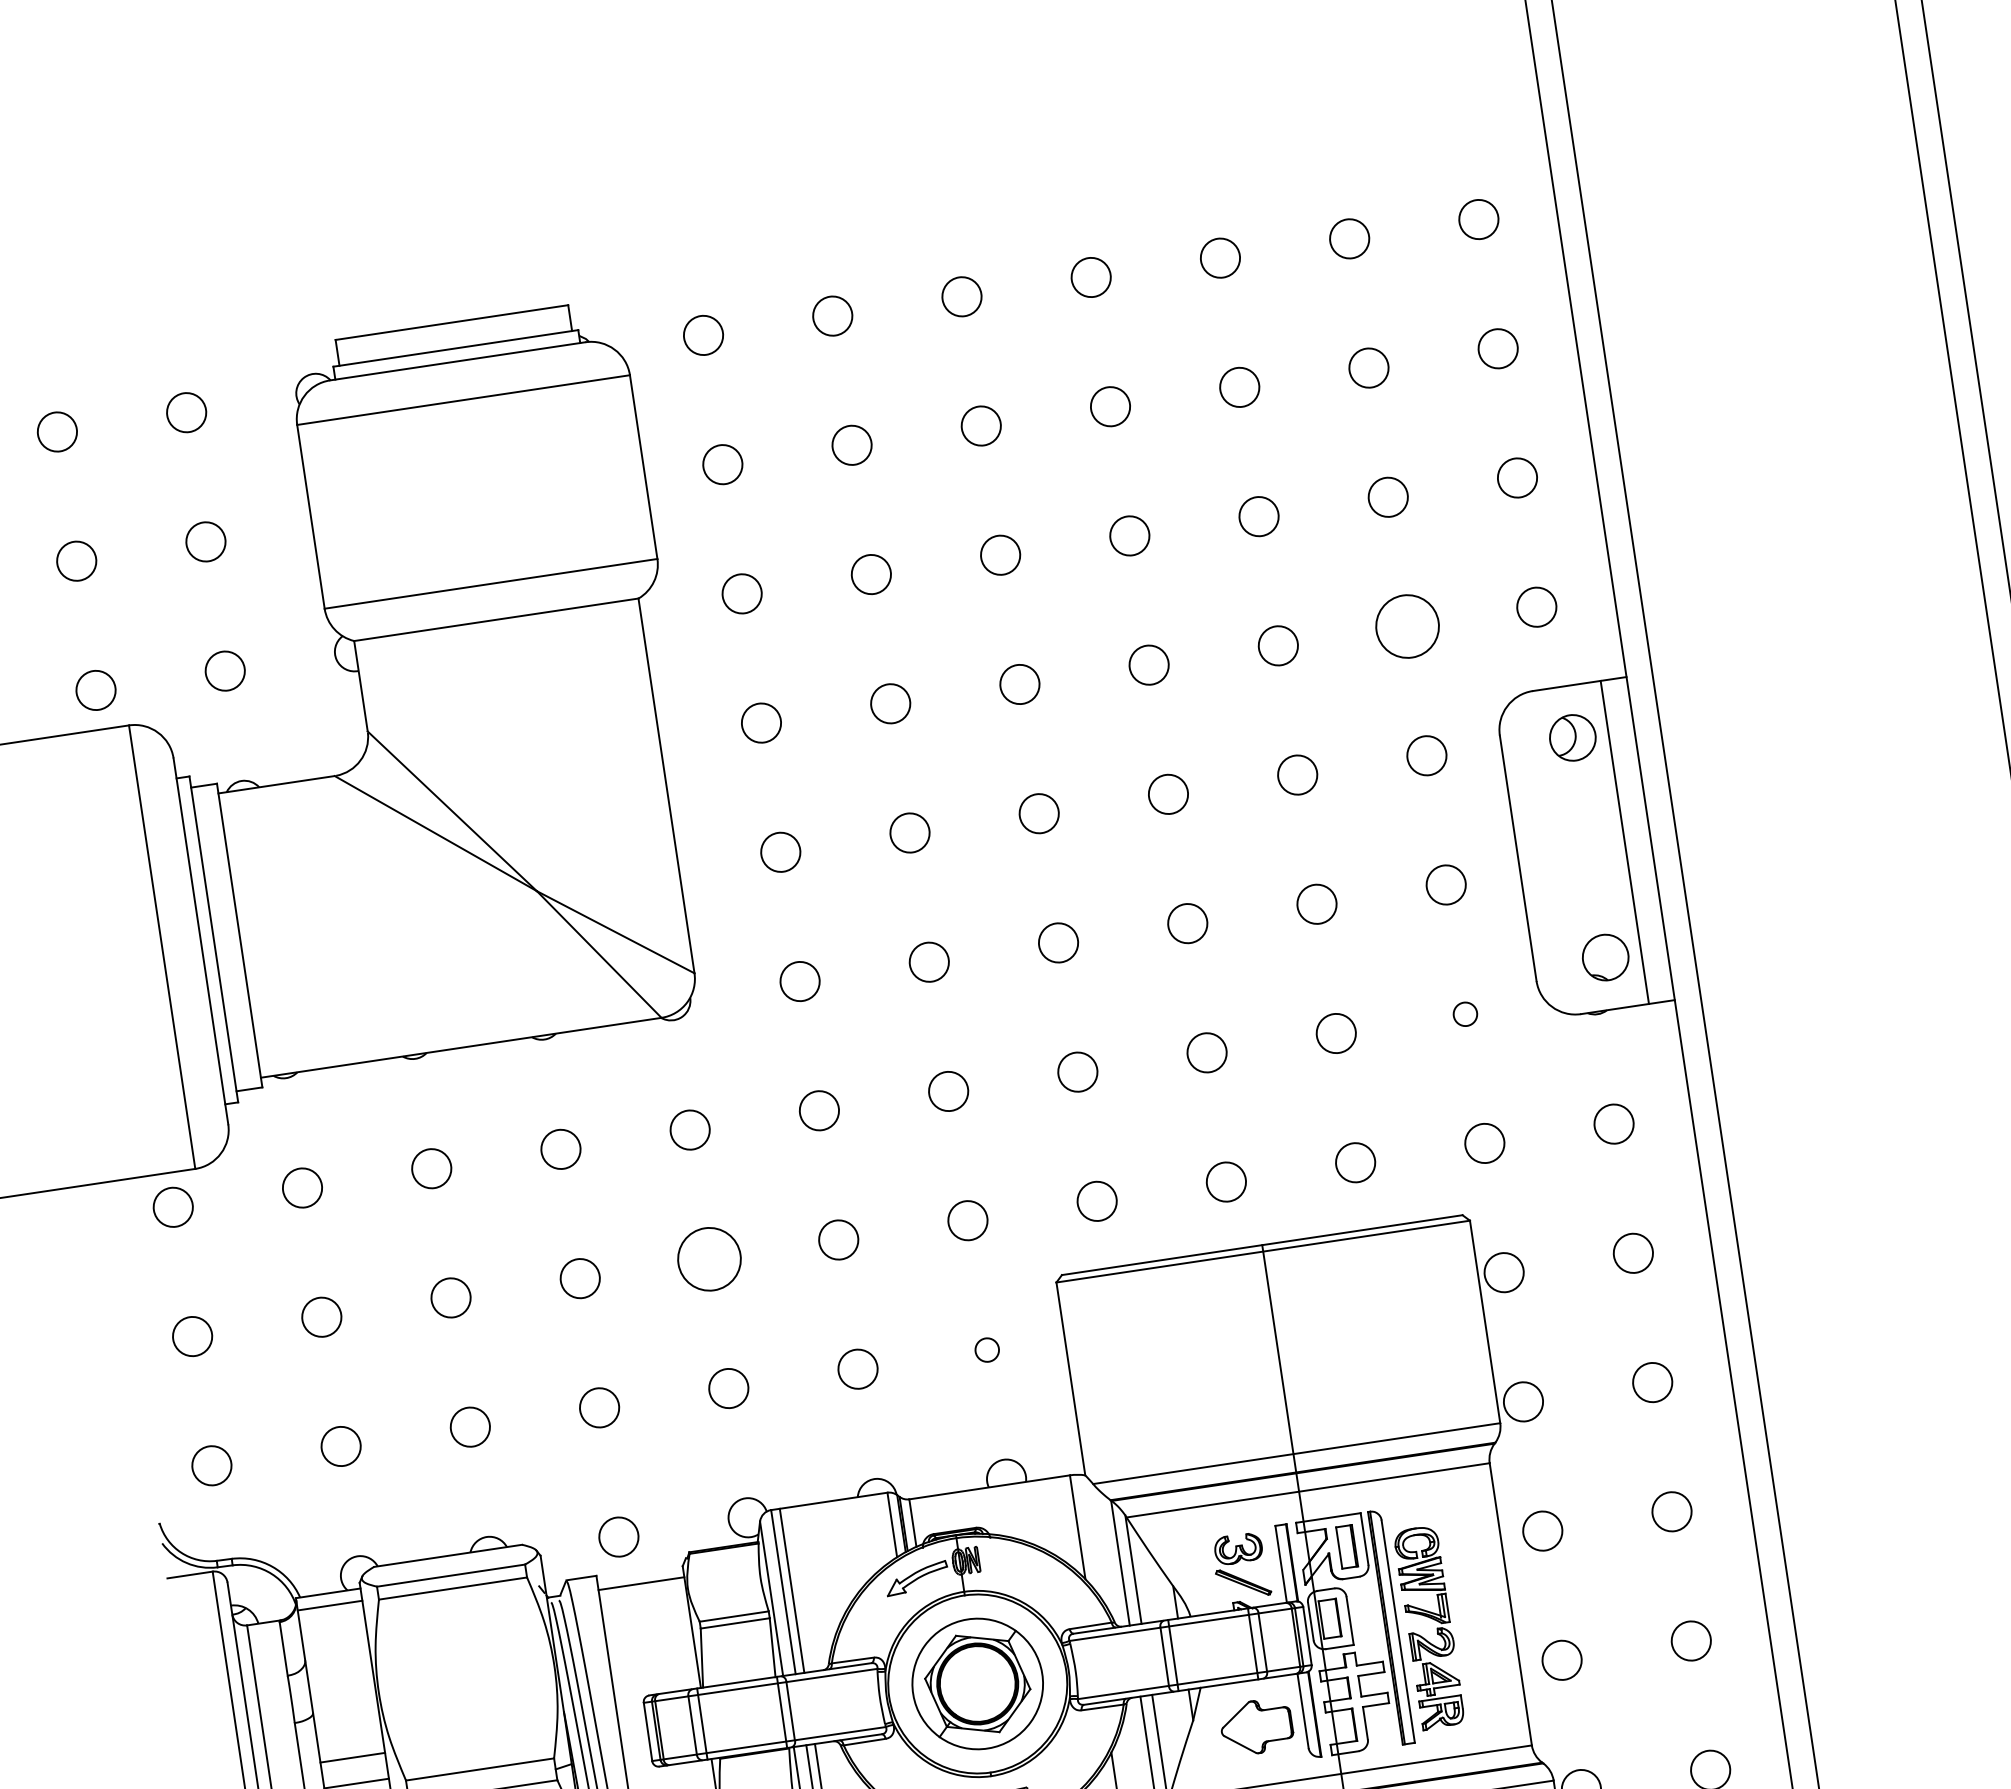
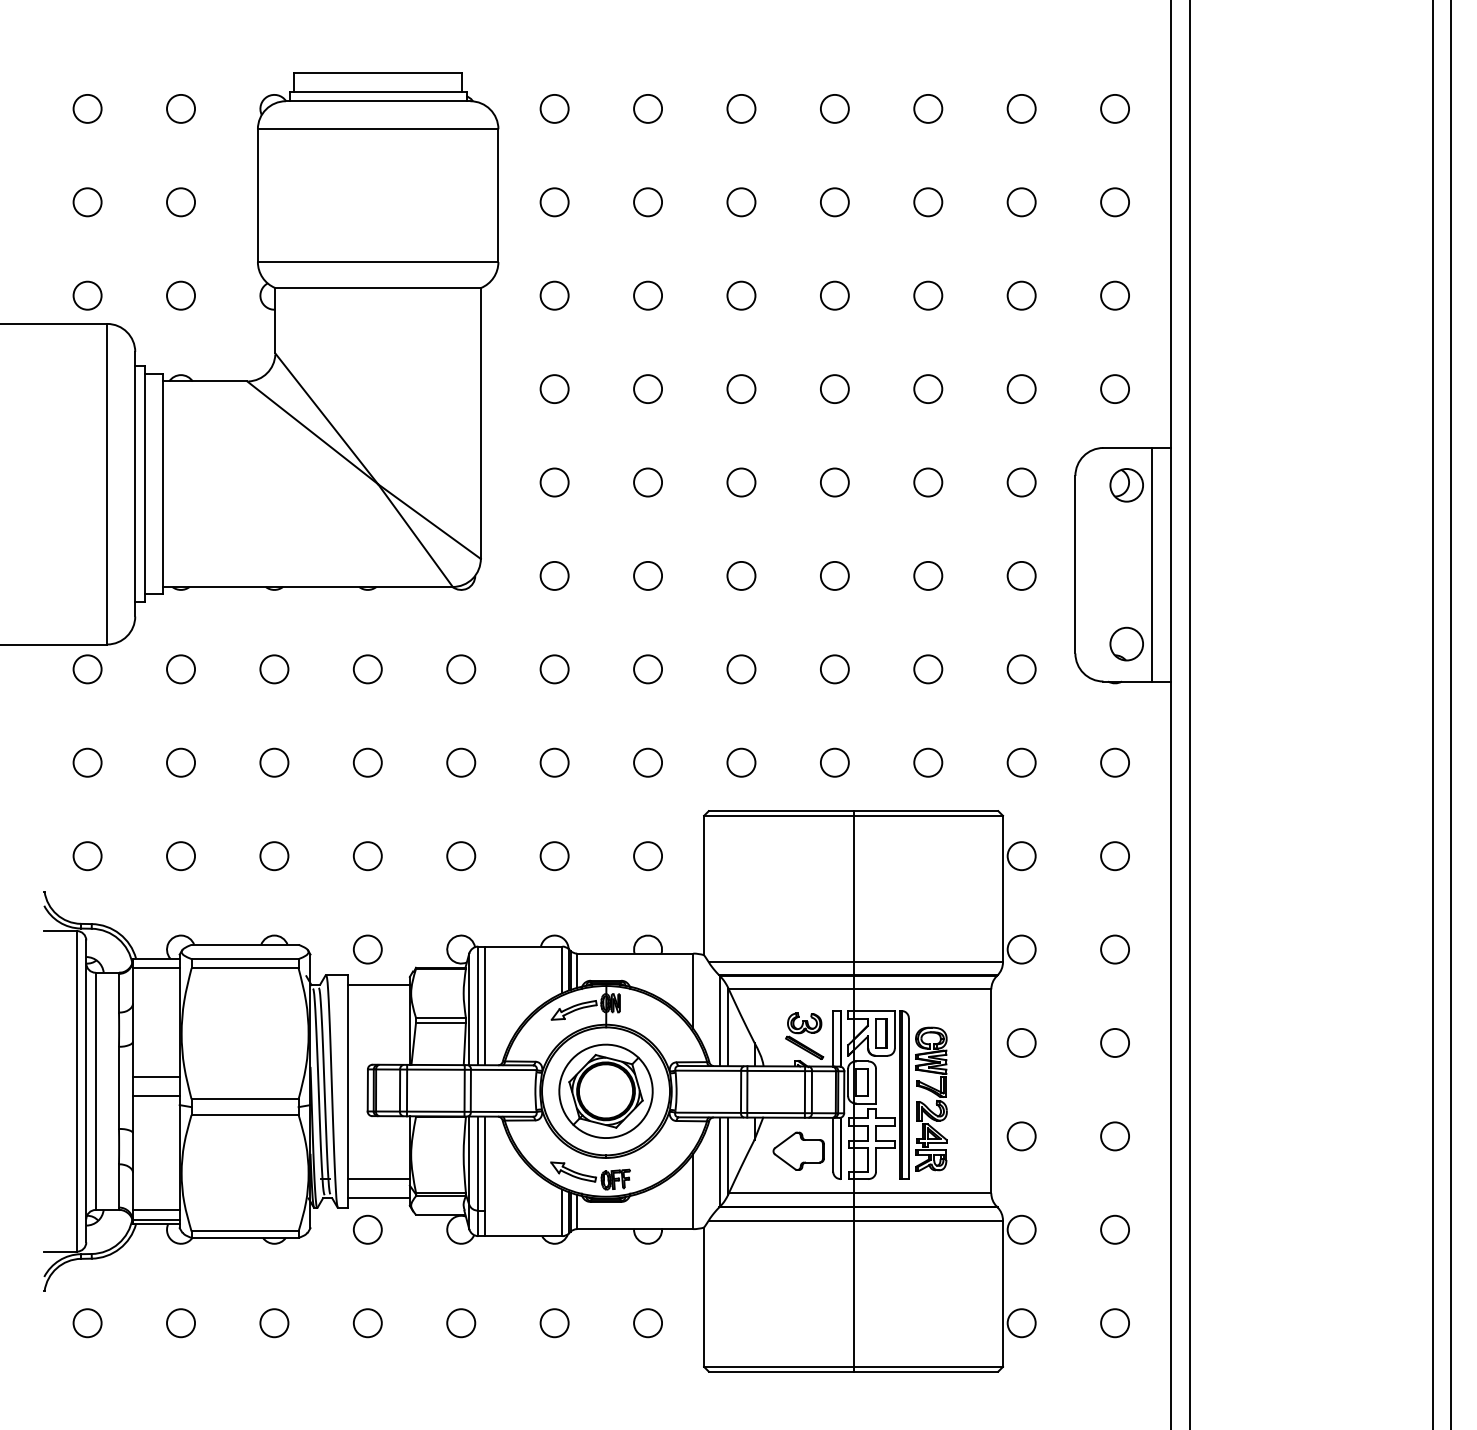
circle: (1407, 627) -> (1021, 389), size x0.62
circle: (1465, 1014) -> (1021, 669), size x1.67
circle: (709, 1258) -> (461, 762), size x0.62
circle: (986, 1350) -> (647, 856), size x1.67

